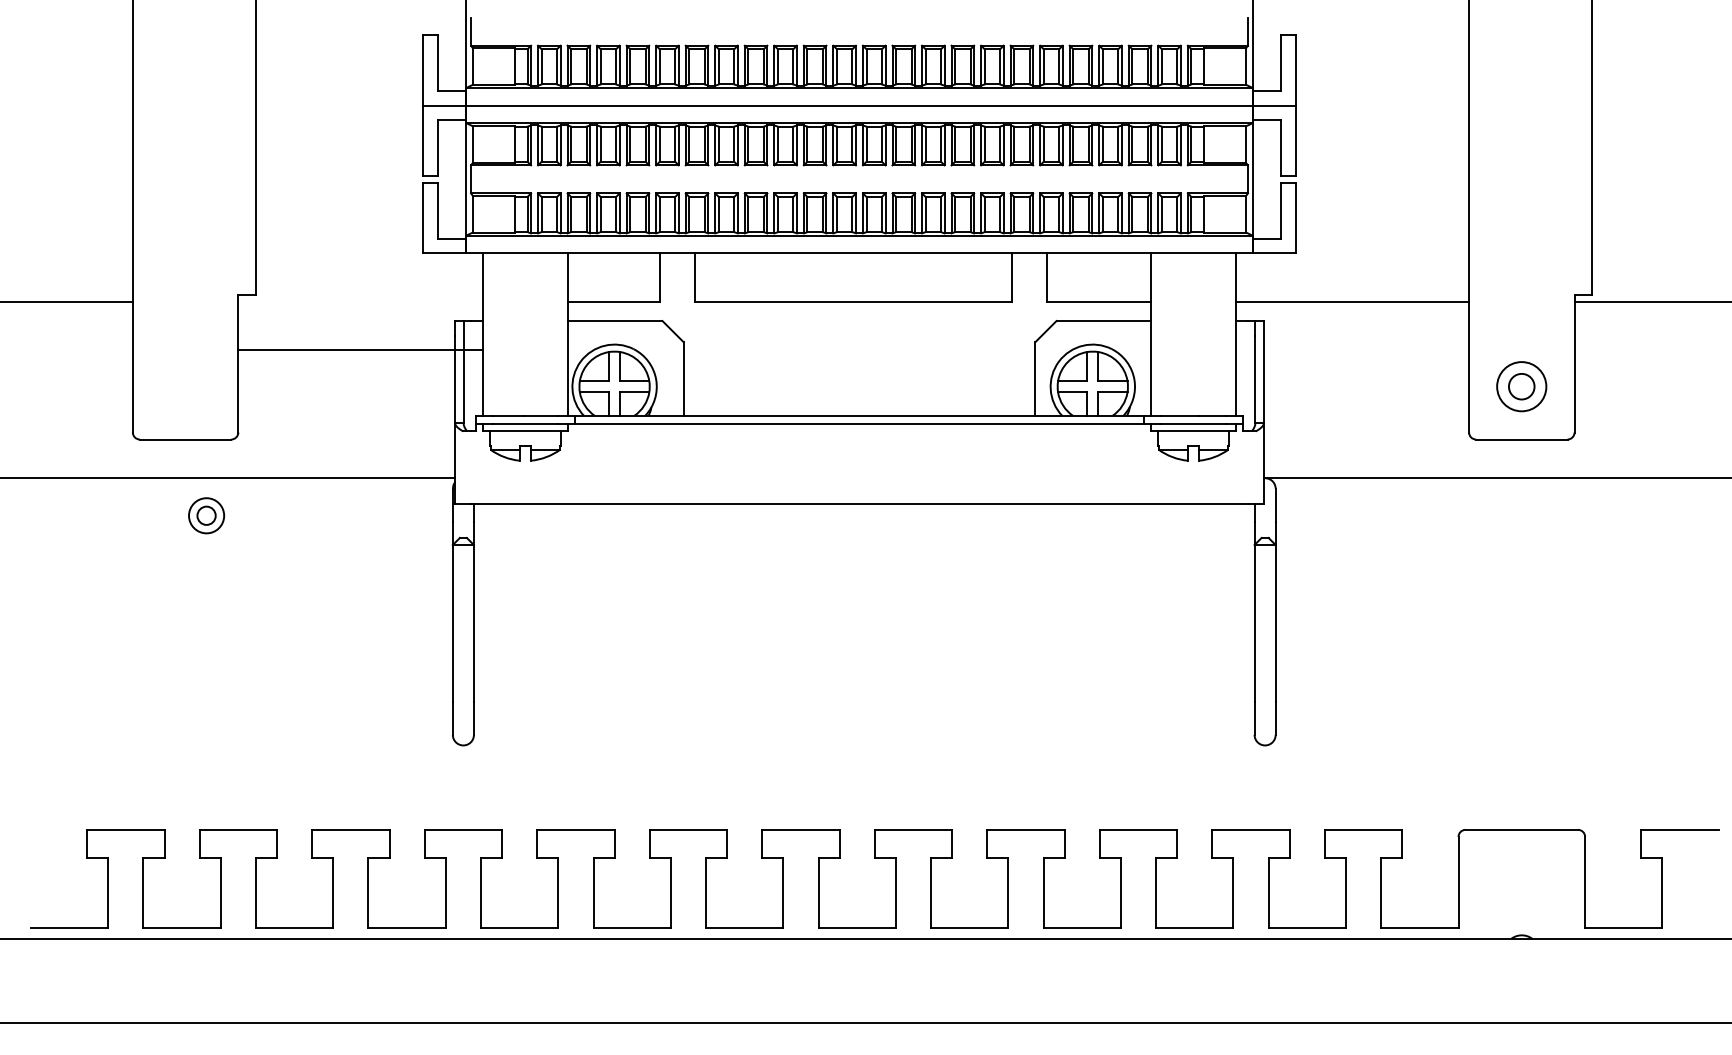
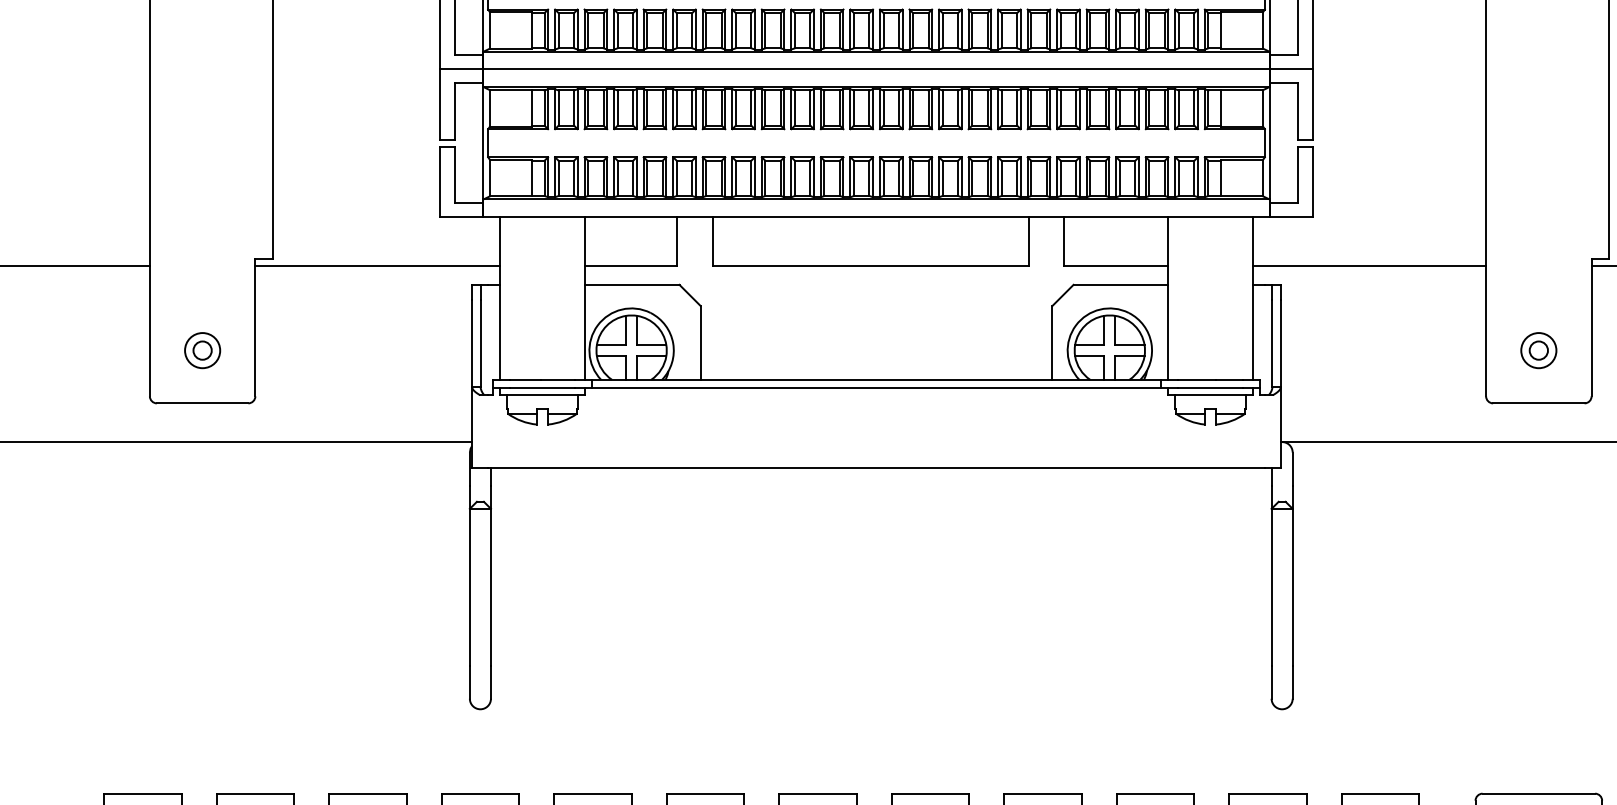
line: (360, 350) -> (377, 266), moved
part: (1521, 386) -> (1538, 350), size x0.71
part: (206, 515) -> (202, 350), moved

